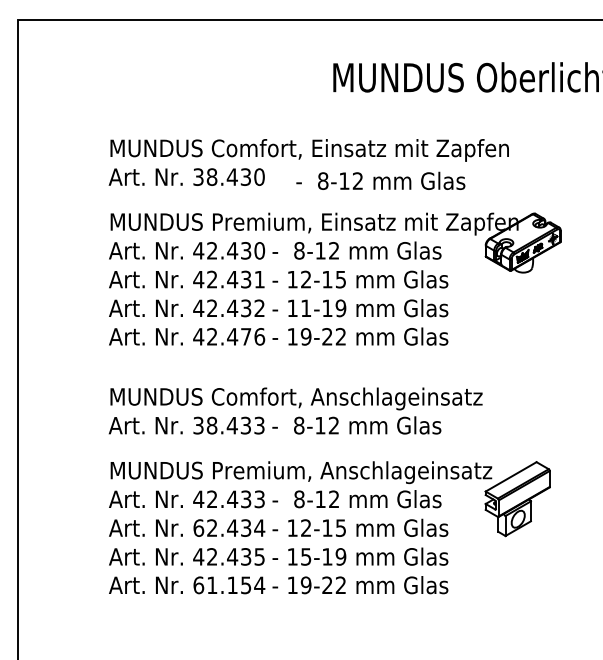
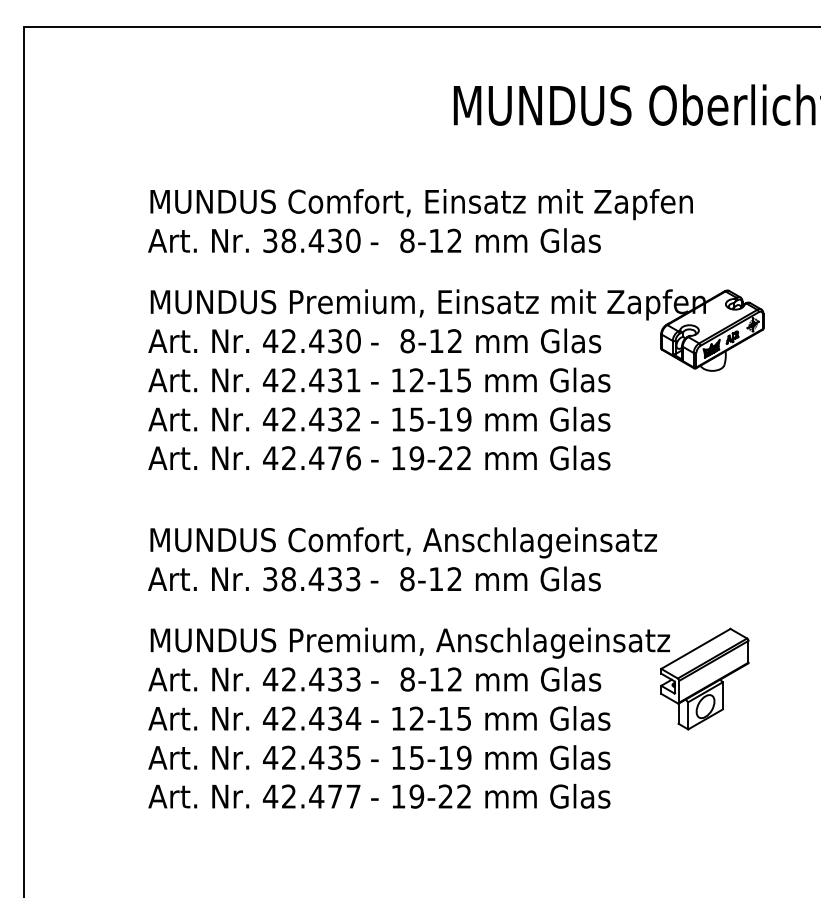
text: (380, 180) -> (485, 240), moved
text: (306, 308) -> (417, 419), 11-19 -> 15-19
text: (198, 527) -> (270, 717), 62.434 -> 42.434
text: (229, 585) -> (312, 796), 61.154 -> 42.477

